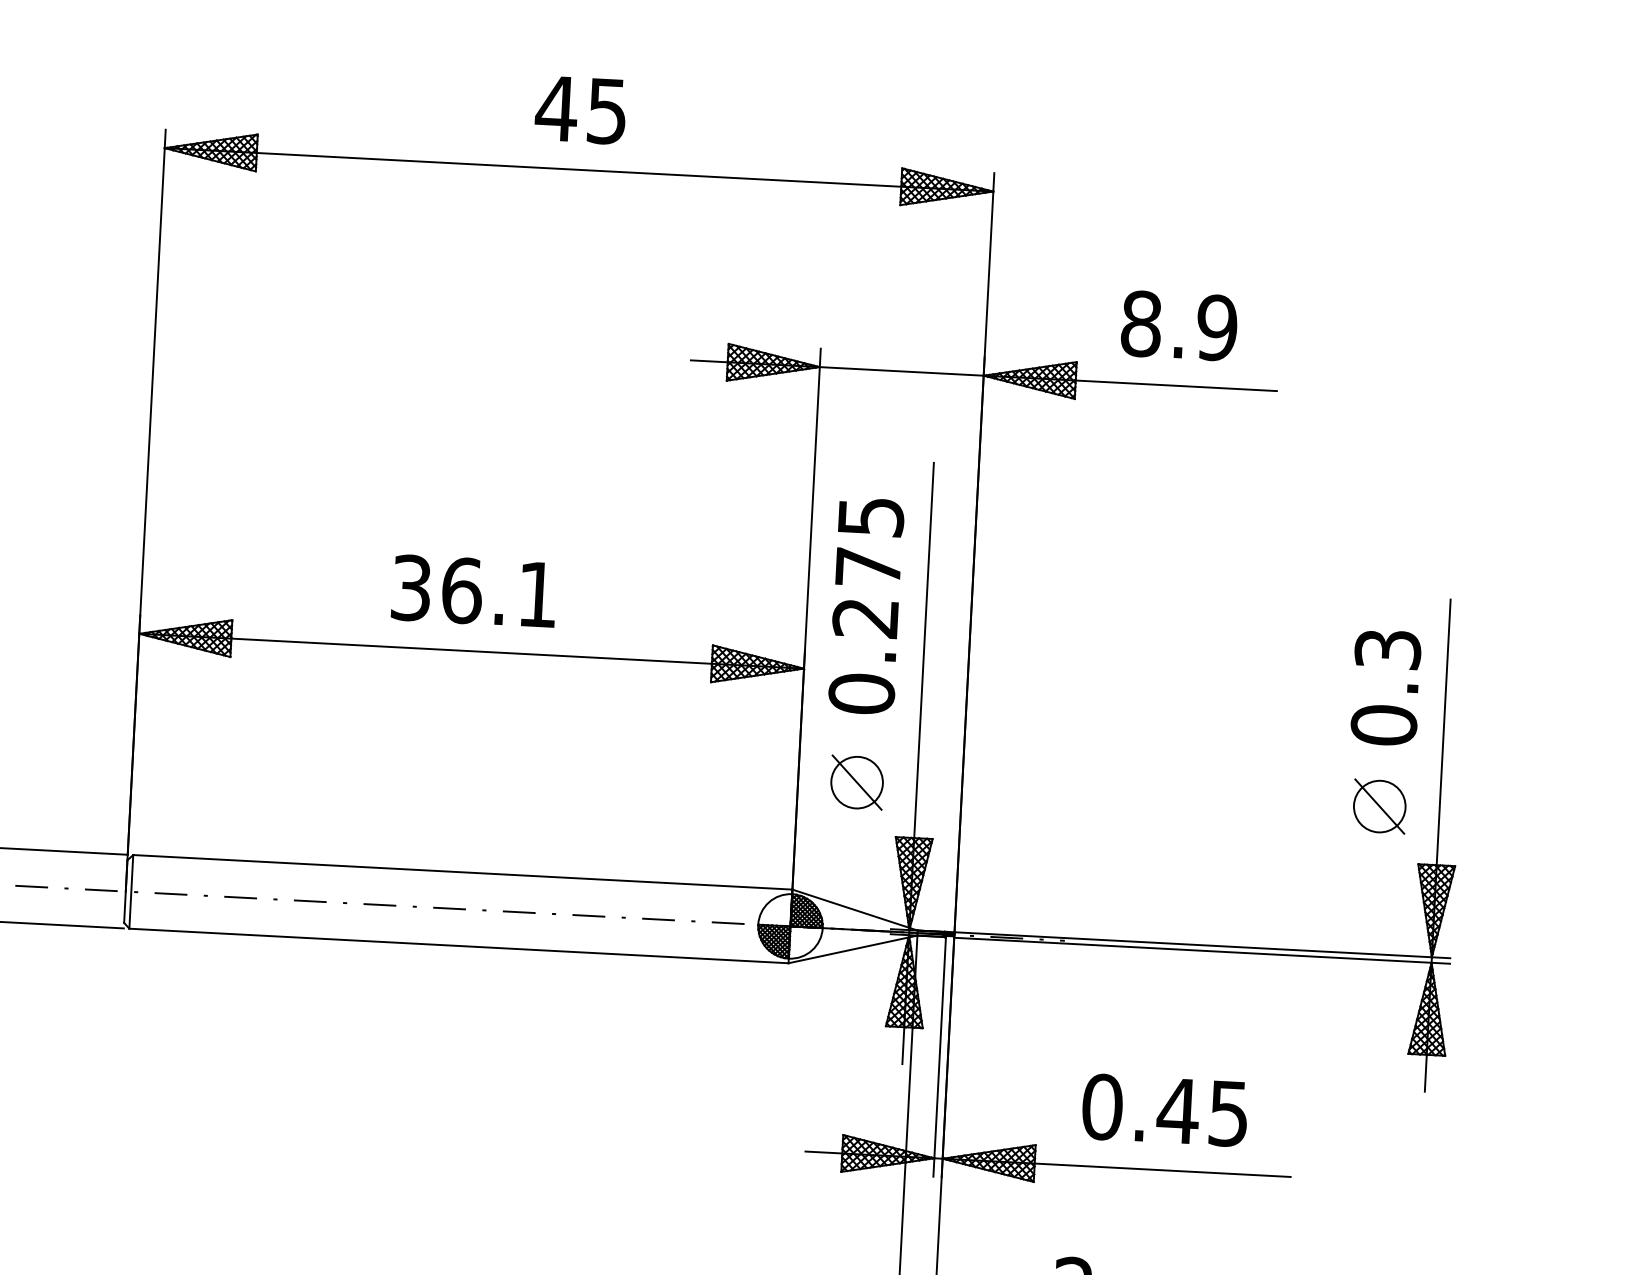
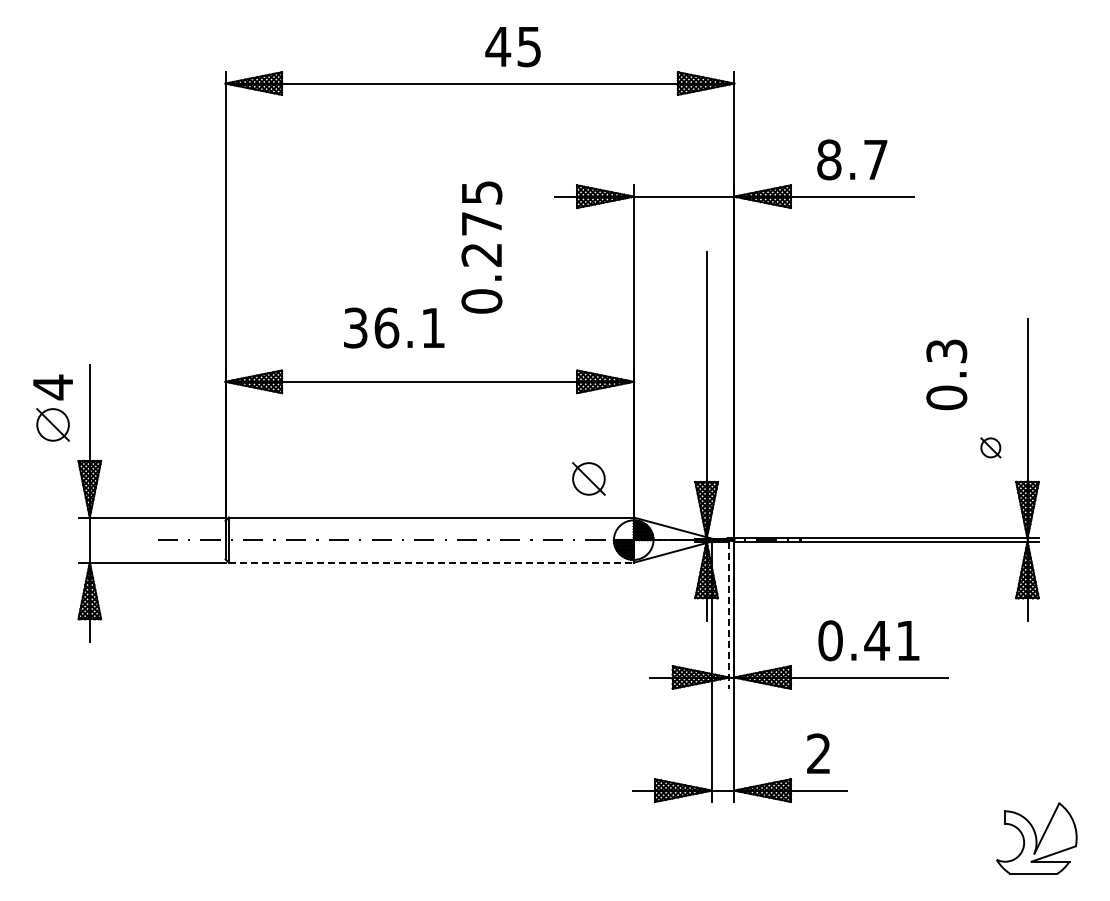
text: (579, 110) -> (512, 47), moved
text: (1216, 327) -> (875, 159), 8.9 -> 8.7
text: (474, 590) -> (394, 327), moved
text: (865, 606) -> (481, 247), moved
text: (1385, 687) -> (946, 374), moved
part: (856, 781) -> (588, 478), moved
part: (1379, 806) -> (990, 447), size x0.6
line: (459, 945) -> (431, 562), solid -> dashed
line: (940, 1057) -> (729, 615), solid -> dashed
text: (1227, 1114) -> (907, 641), 0.45 -> 0.41

